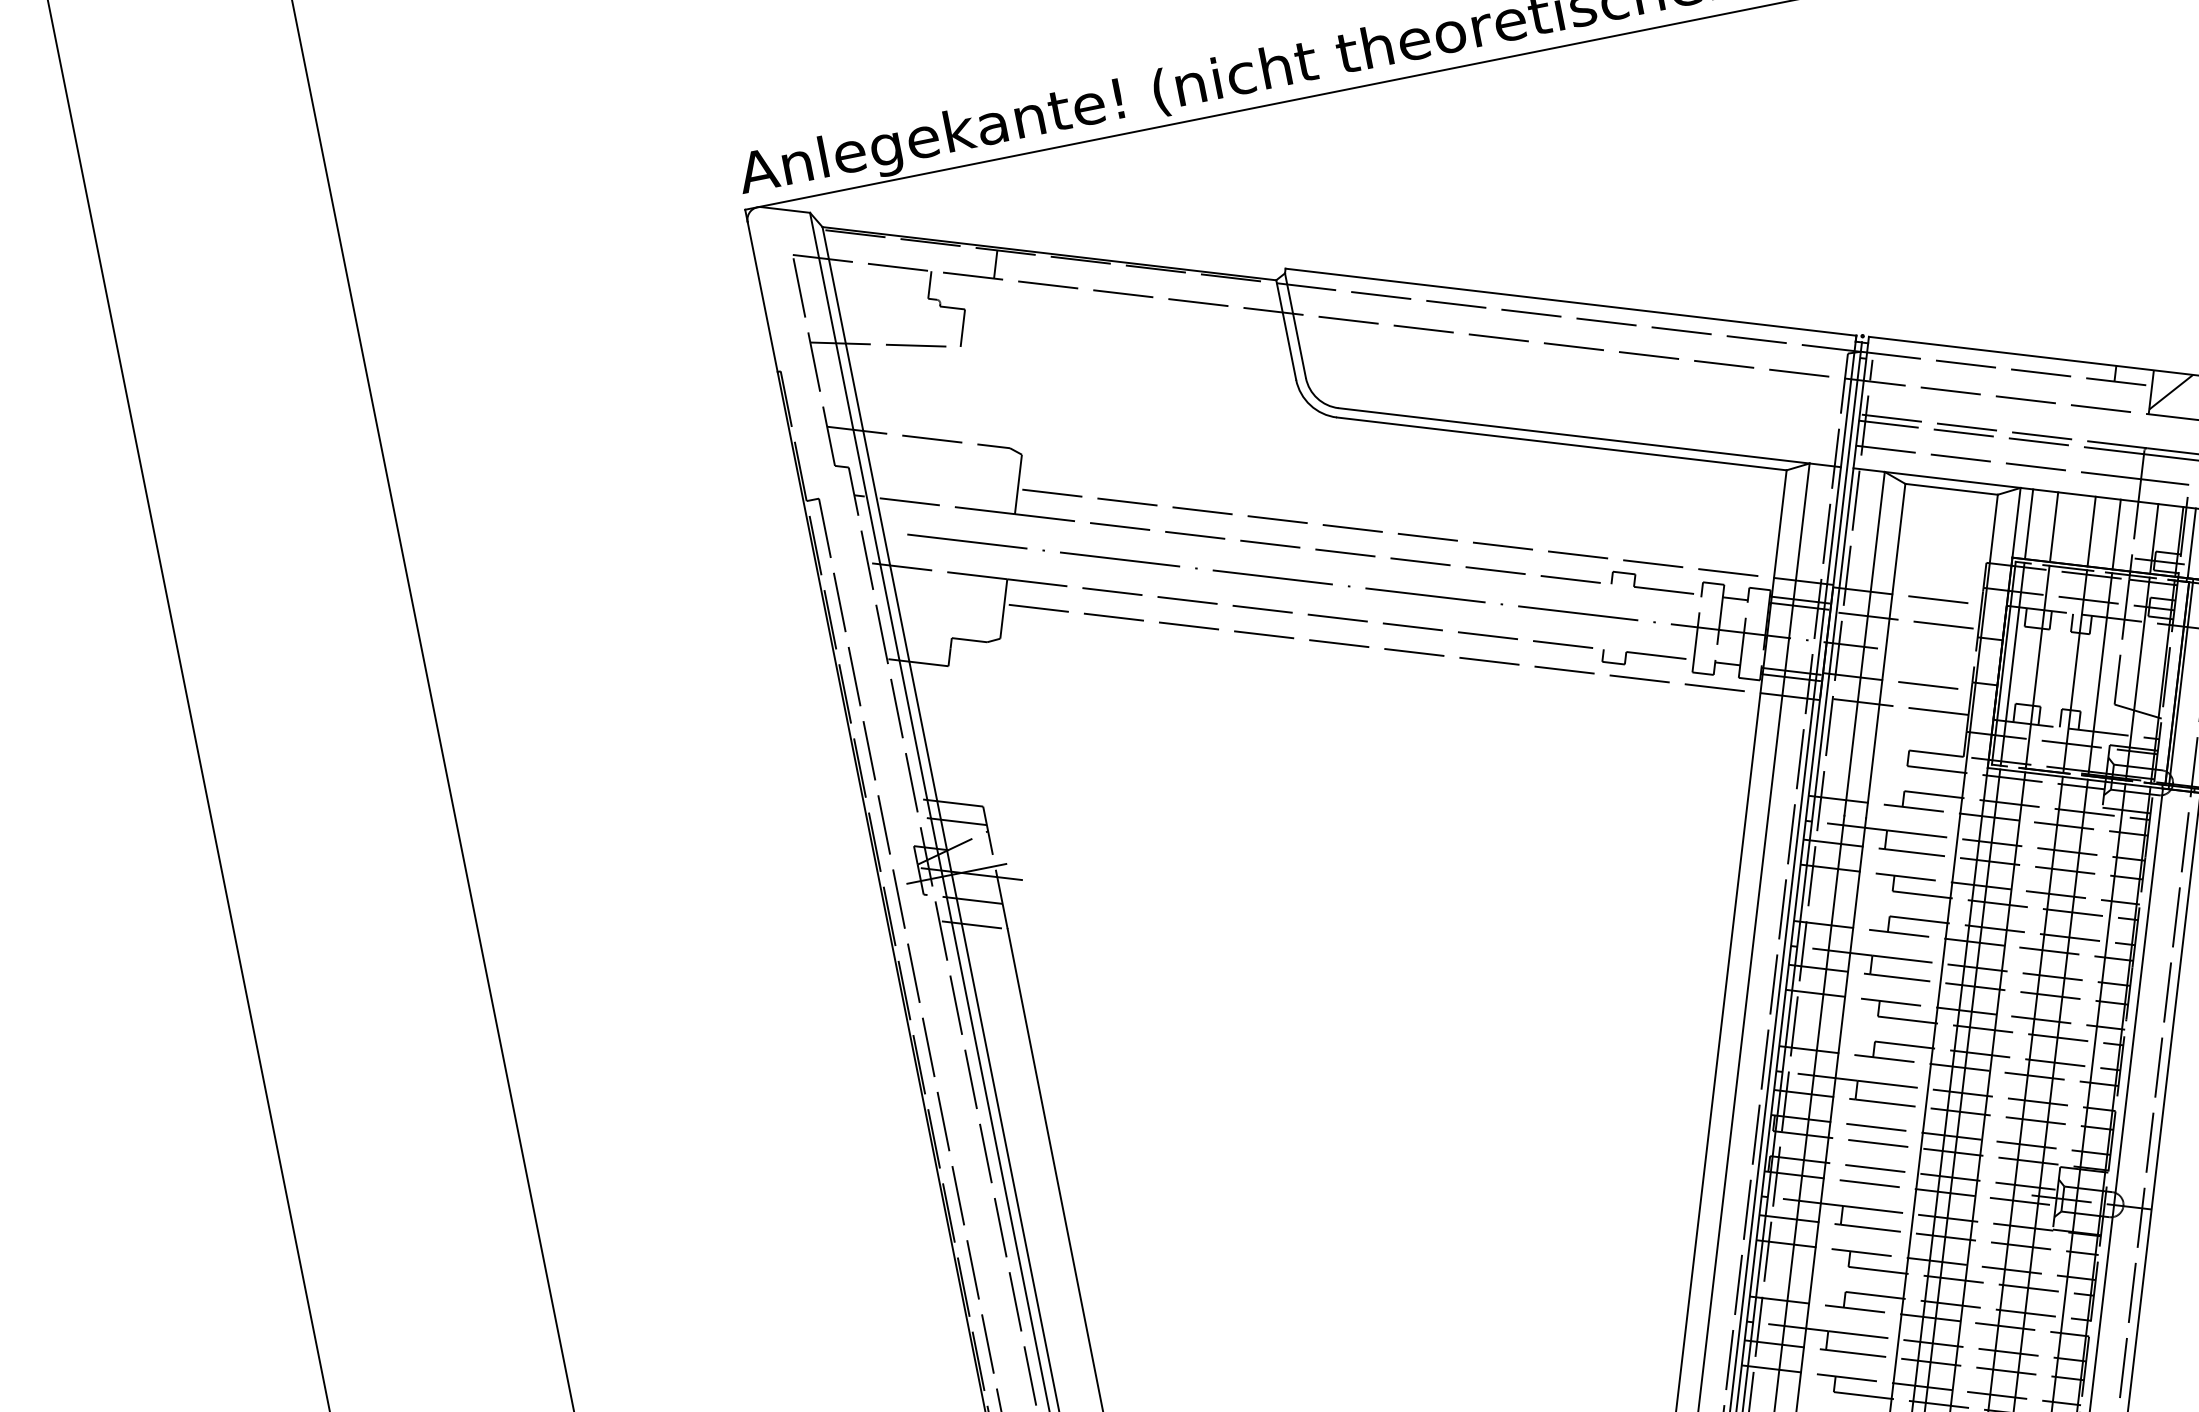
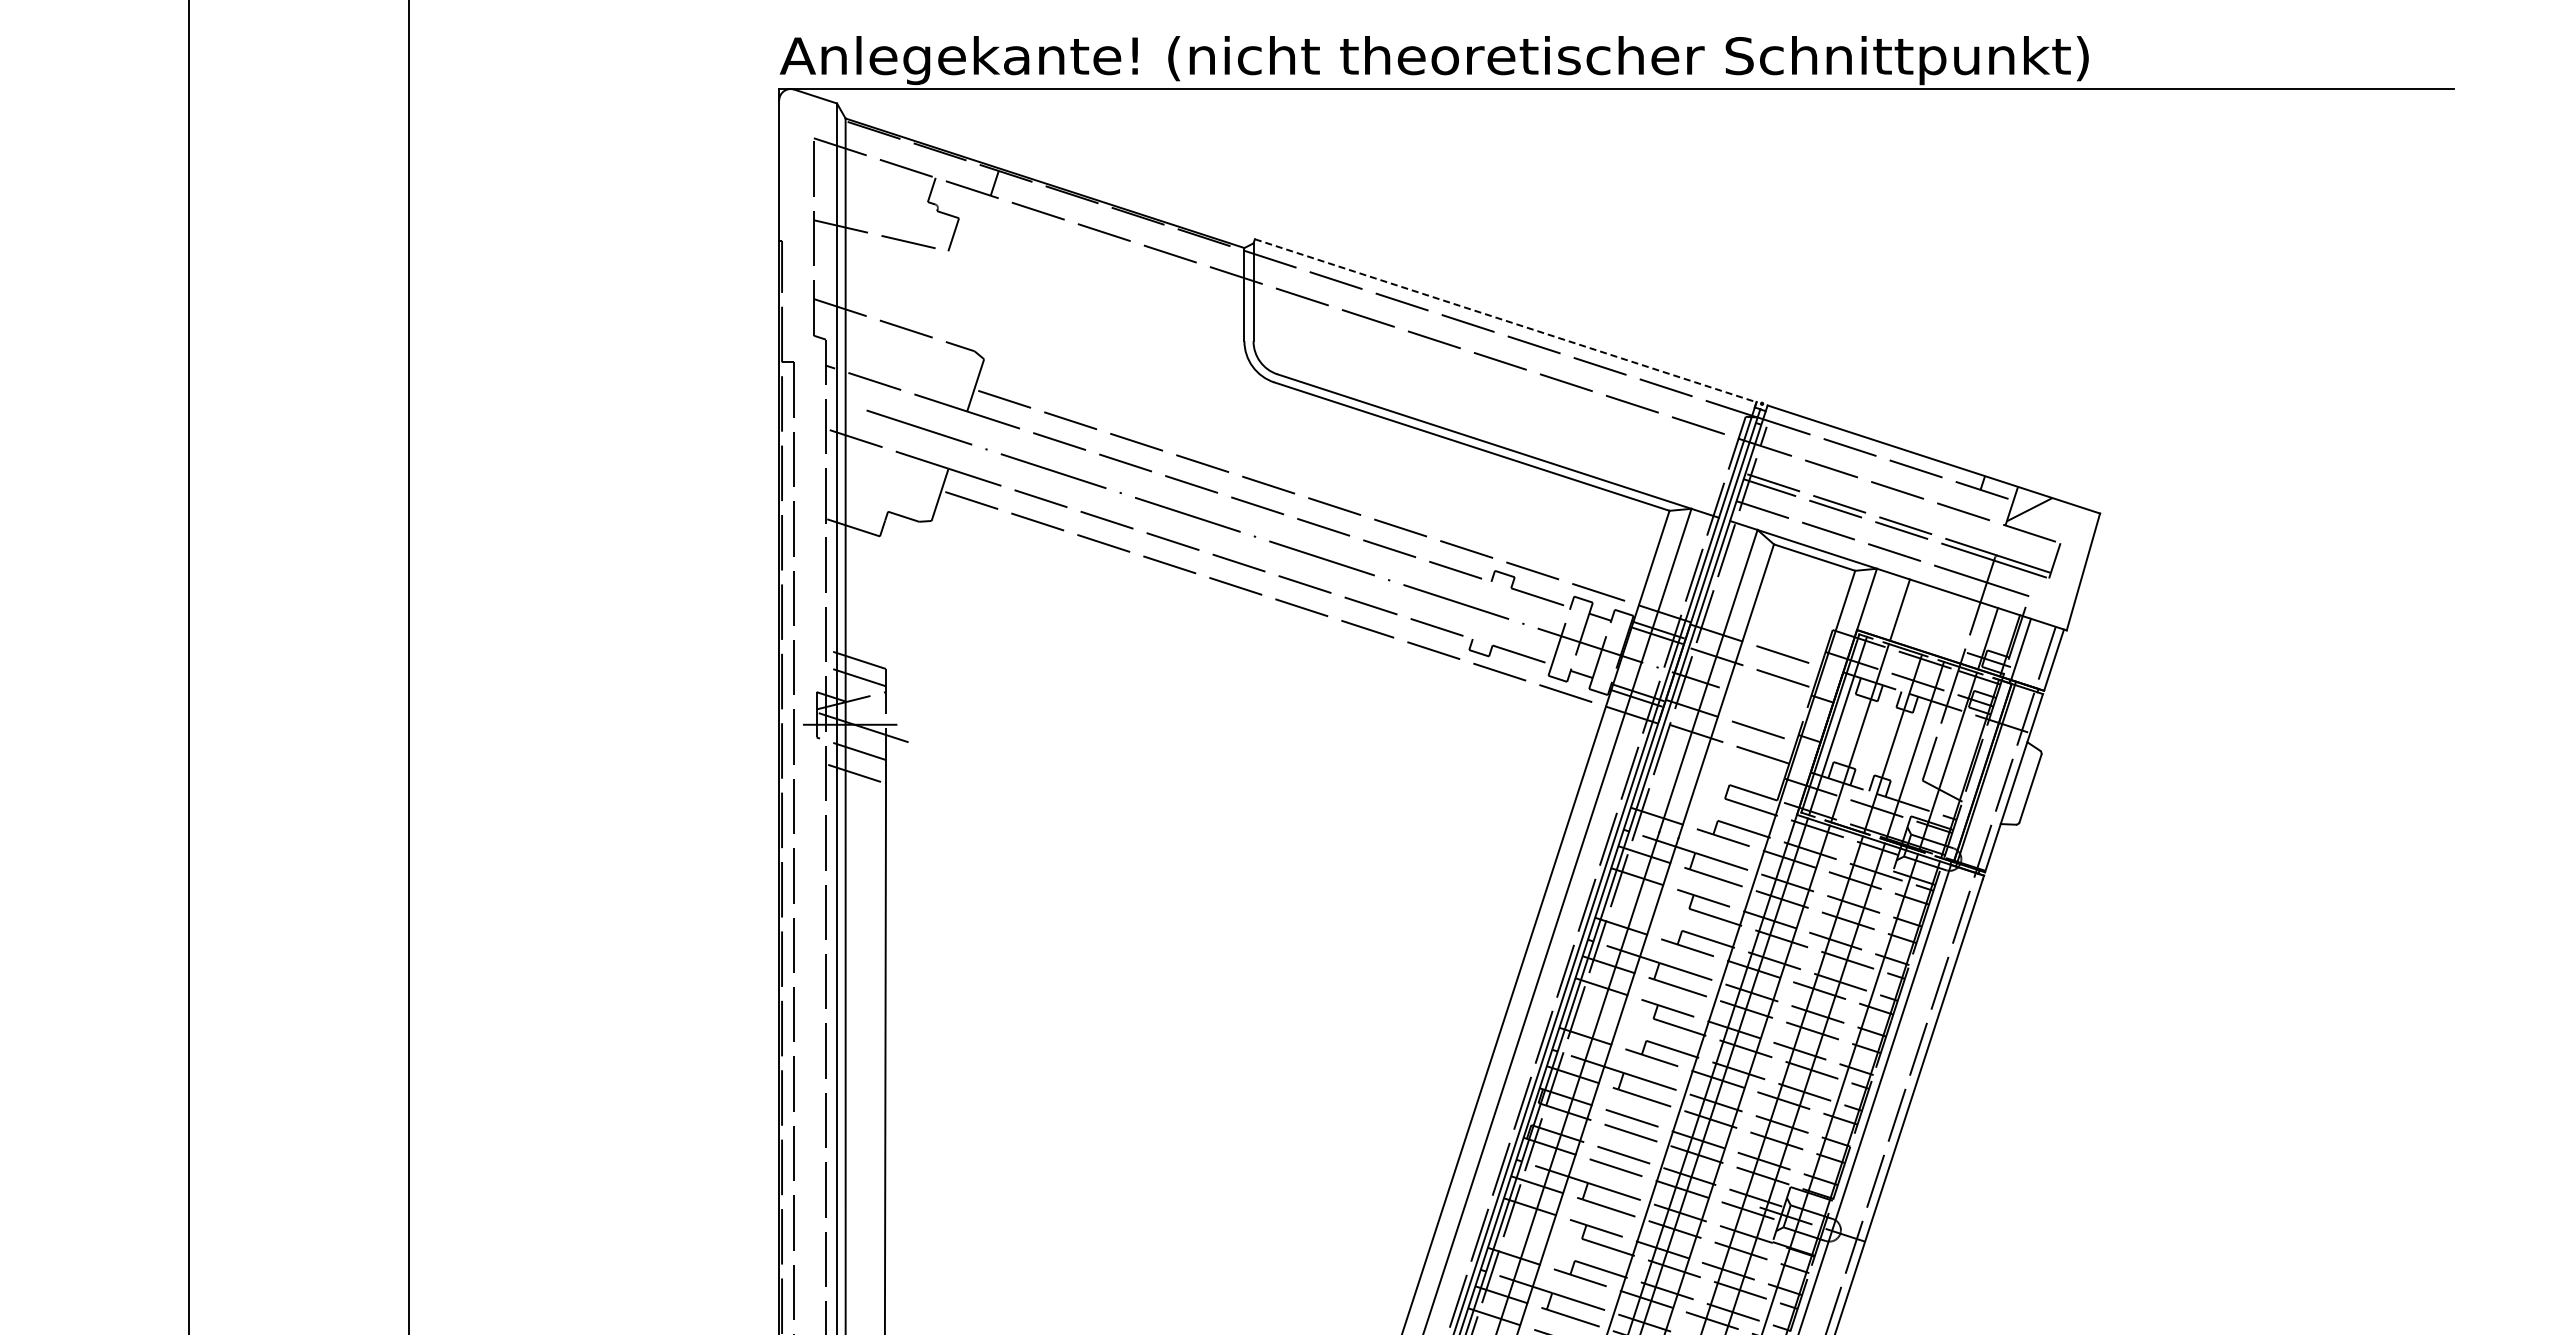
line: (1570, 301) -> (1505, 320), solid -> dashed
line: (2028, 523) -> (1877, 602), removed
line: (2090, 531) -> (1932, 620), removed
line: (2117, 533) -> (1955, 627), removed

